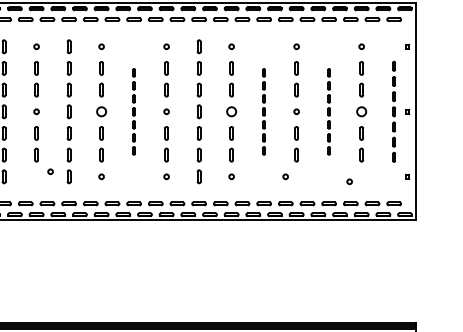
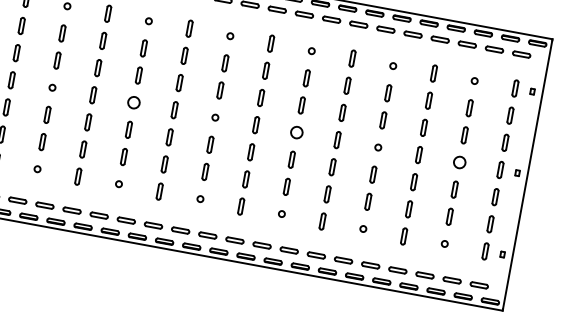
part: (133, 111) -> (173, 109), size x1.67
part: (263, 111) -> (336, 139), size x1.67
part: (328, 111) -> (418, 154), size x1.67
part: (393, 111) -> (499, 169), size x1.43
circle: (50, 171) -> (37, 168), moved
circle: (285, 176) -> (363, 228), moved
circle: (349, 181) -> (444, 243), moved

